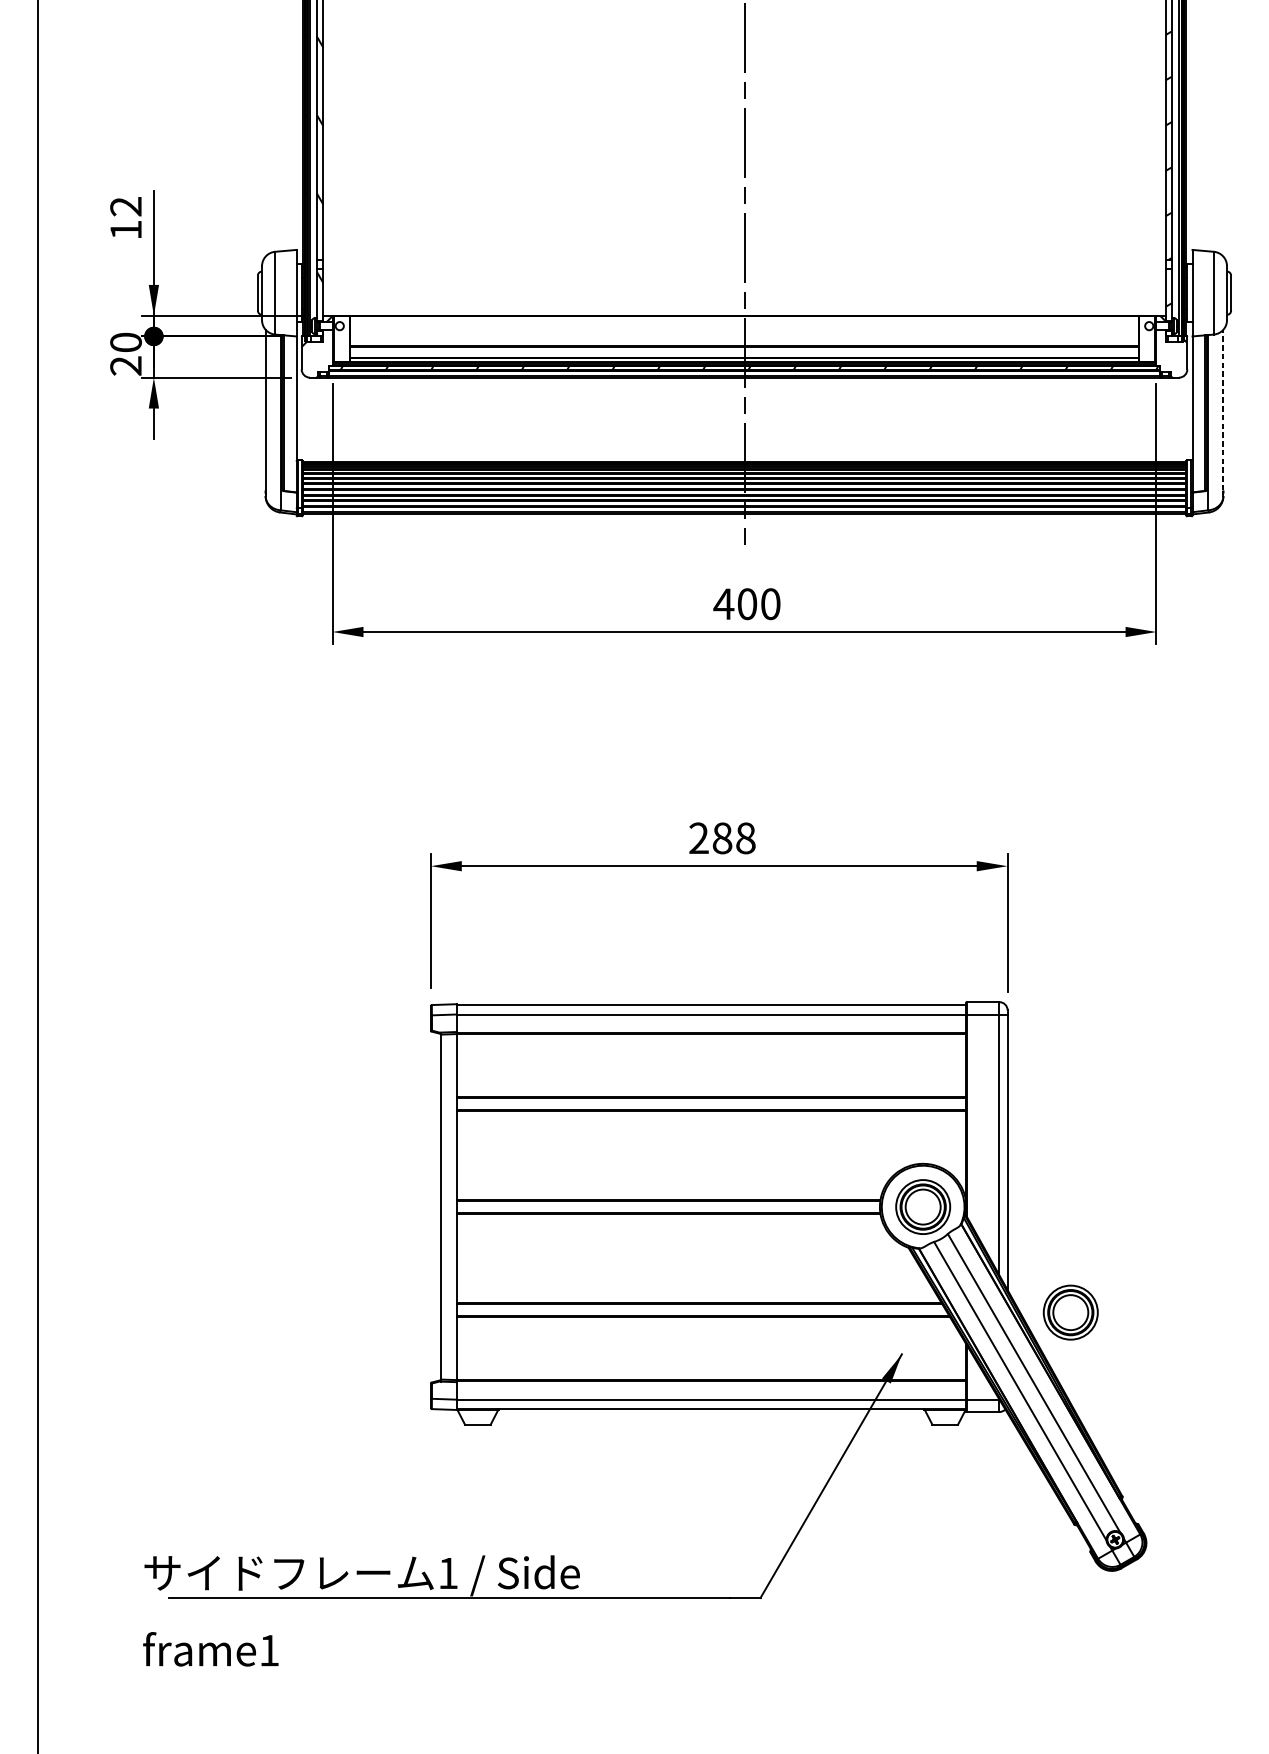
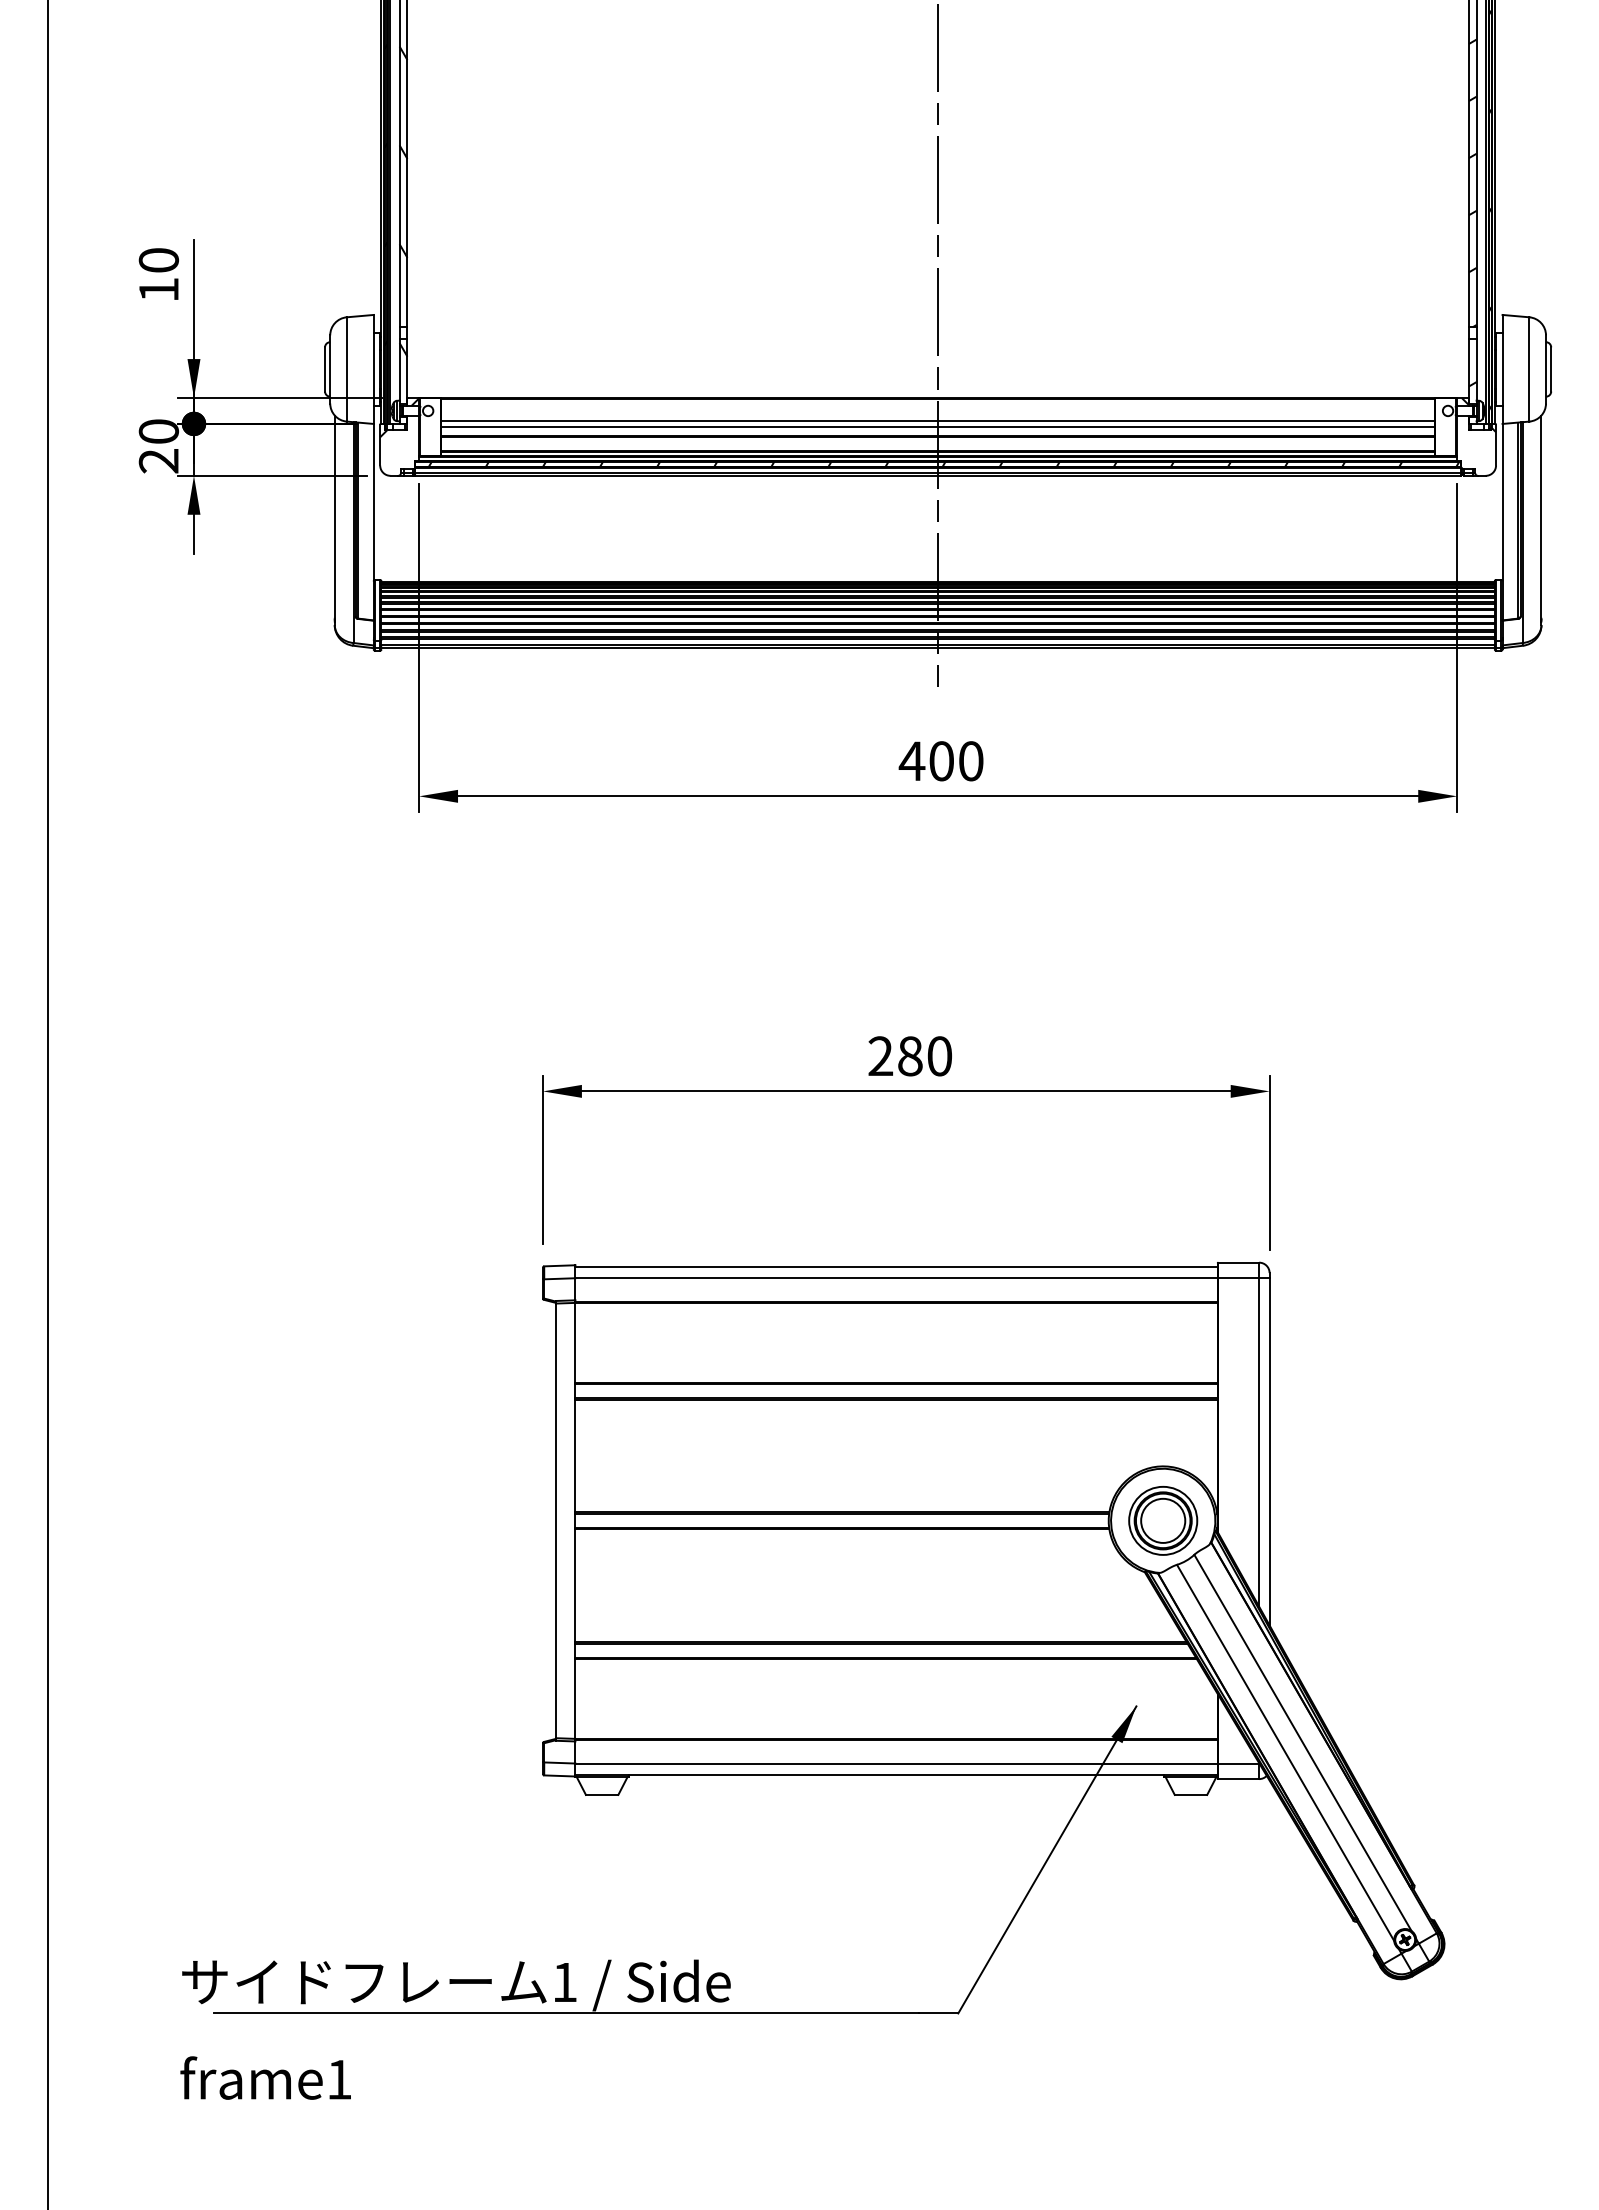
text: (125, 206) -> (158, 260), 12 -> 10
line: (744, 334) -> (938, 421), added
line: (744, 338) -> (938, 426), added
line: (1223, 409) -> (1541, 516), dashed -> solid
text: (745, 838) -> (939, 1056), 288 -> 280
part: (1071, 1312) -> (1349, 1653), removed

